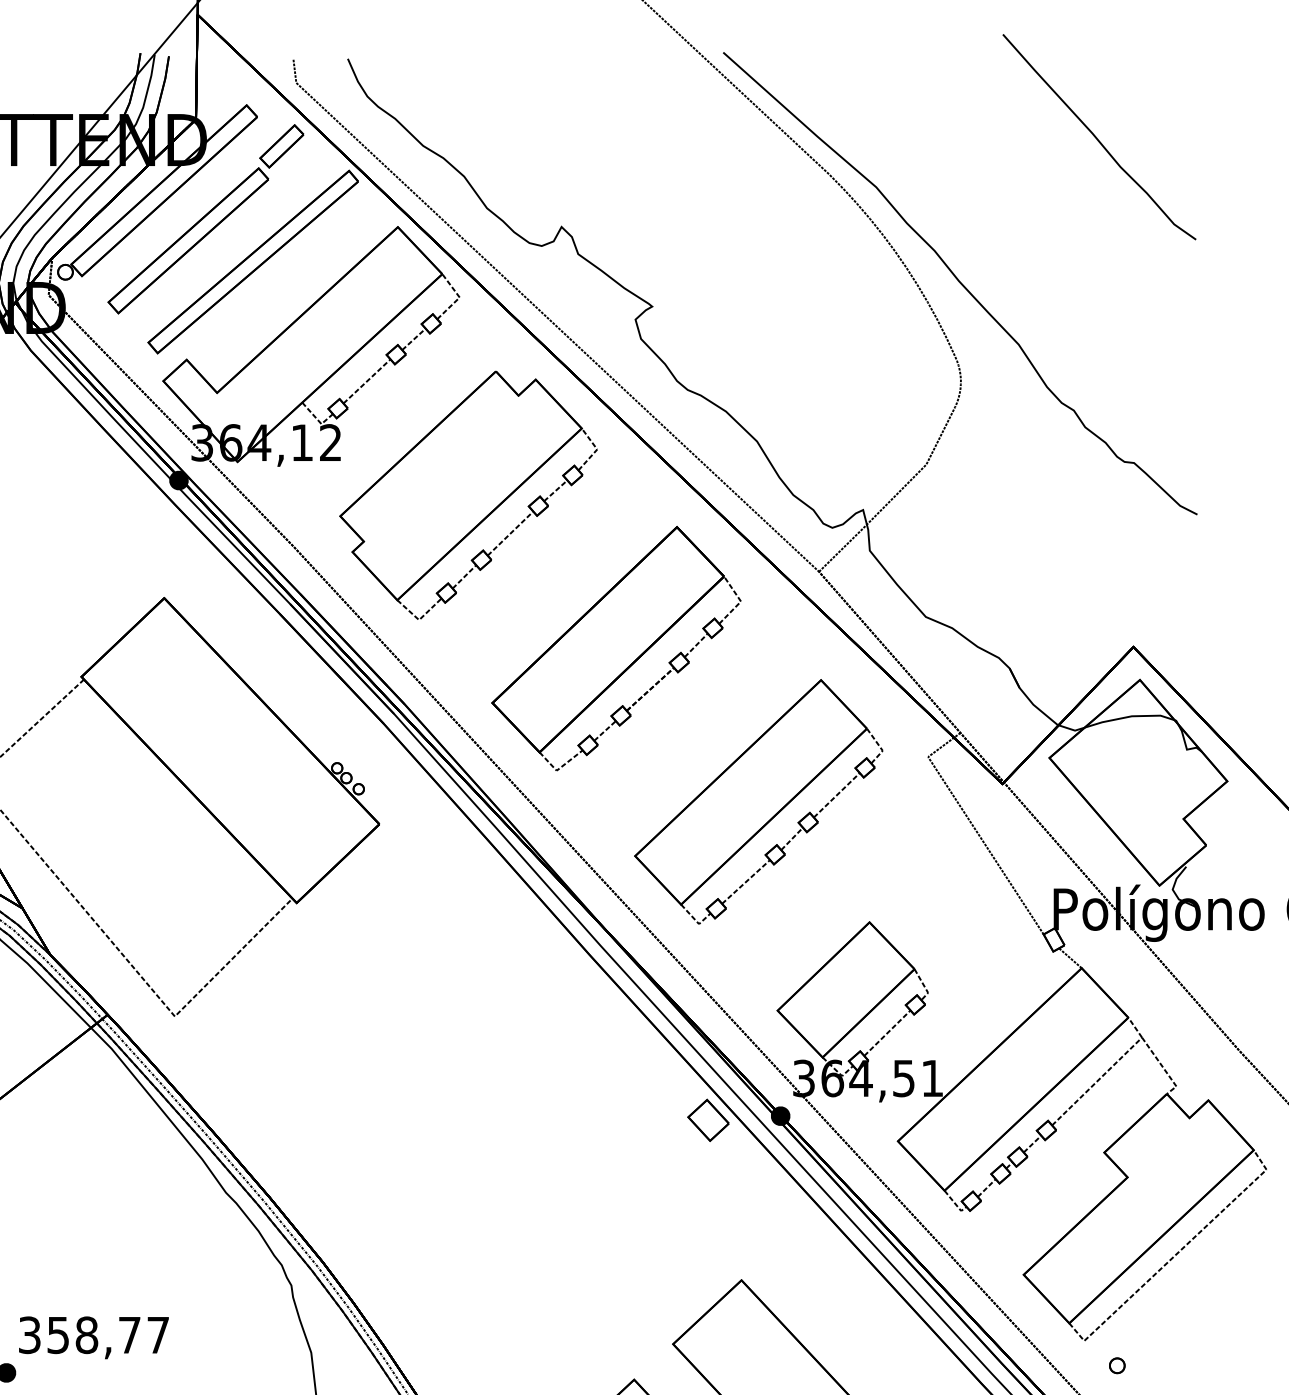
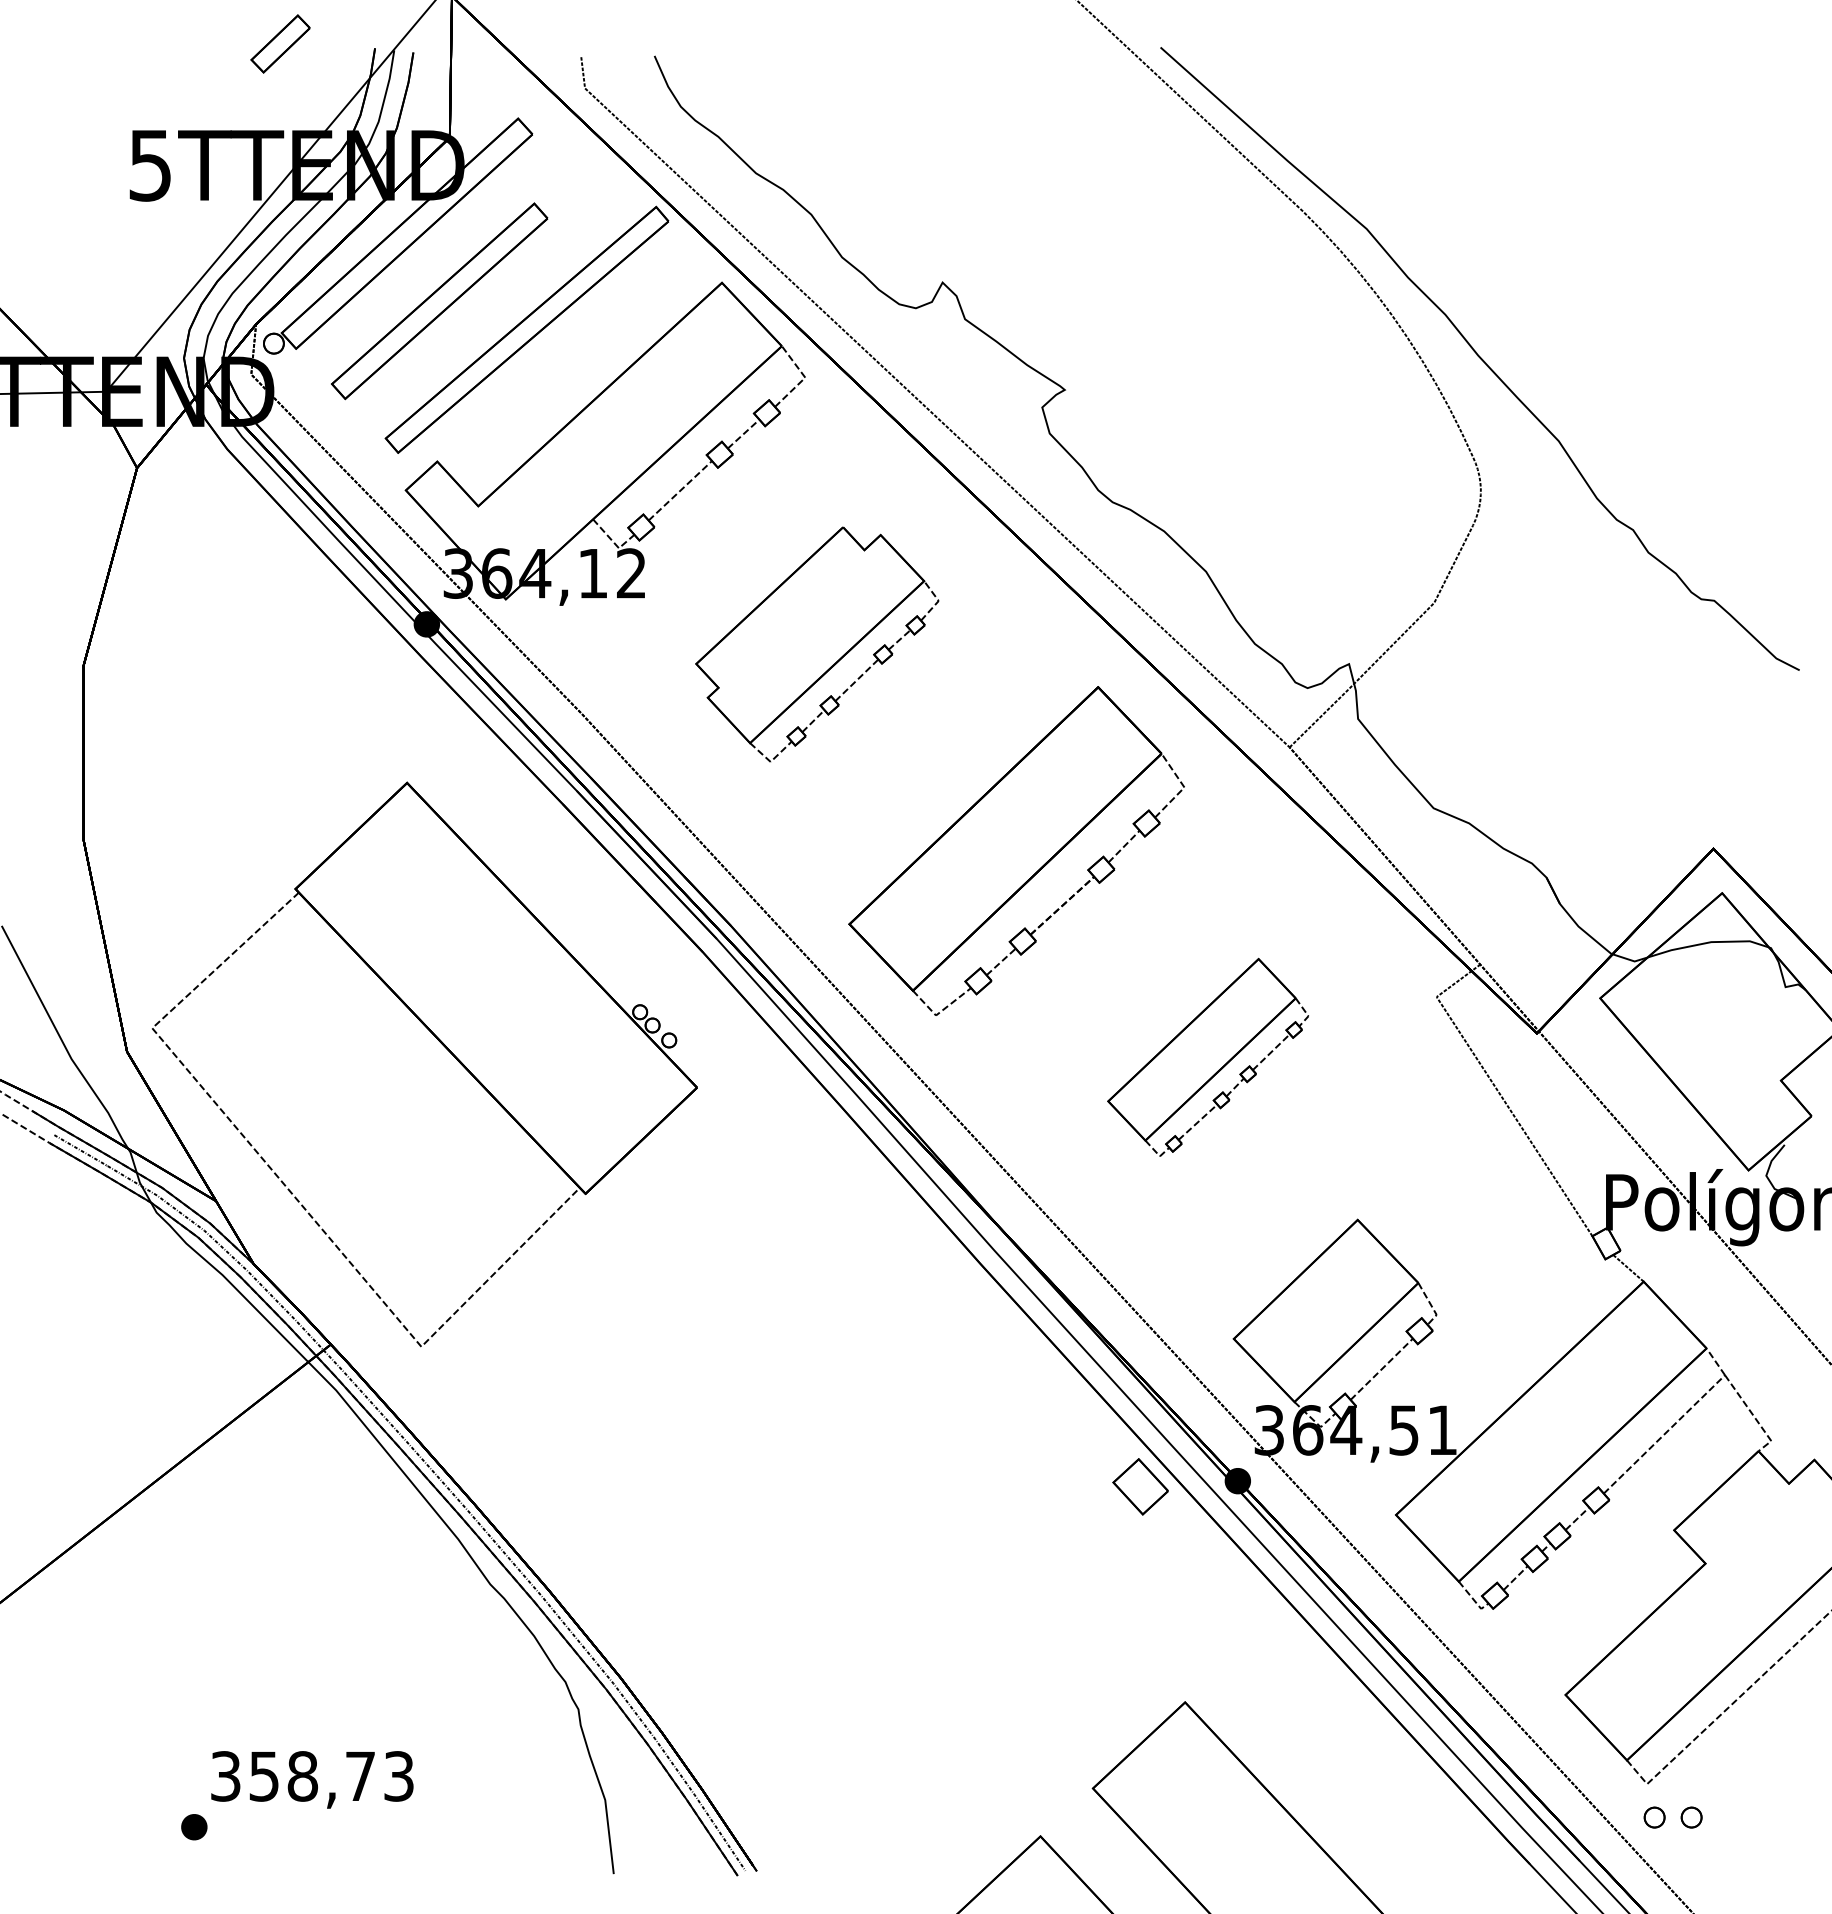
curve: (1097, 138) -> (1665, 163), removed
part: (281, 146) -> (280, 43), moved
part: (468, 494) -> (817, 643), size x0.7
part: (758, 801) -> (1207, 1057), size x0.6
text: (157, 1335) -> (398, 1776), 358,77 -> 358,73
part: (1089, 1365) -> (1654, 1817), added

